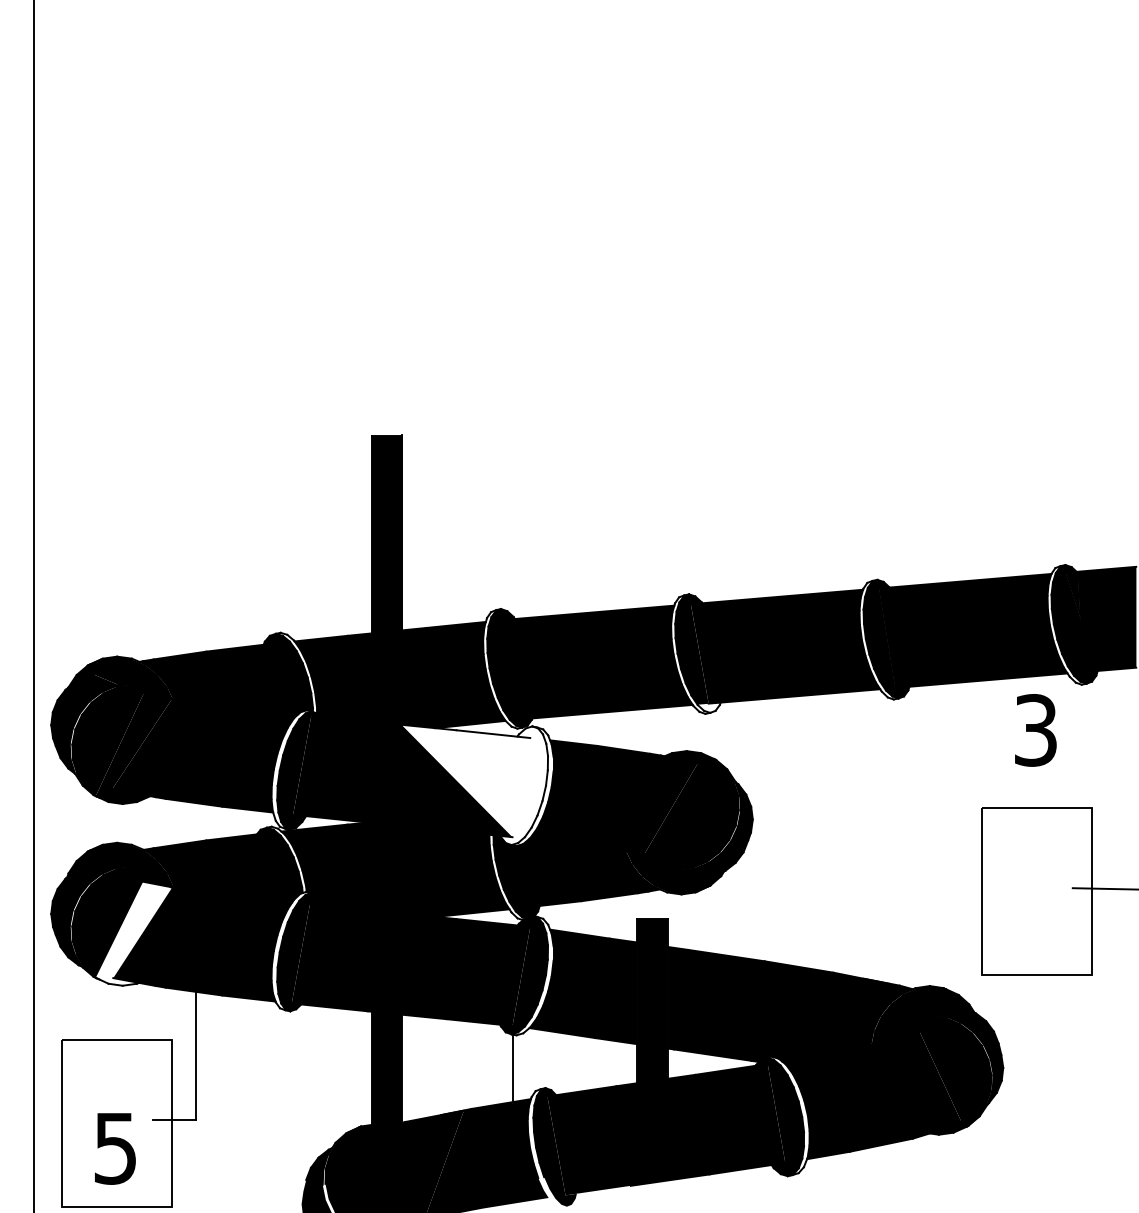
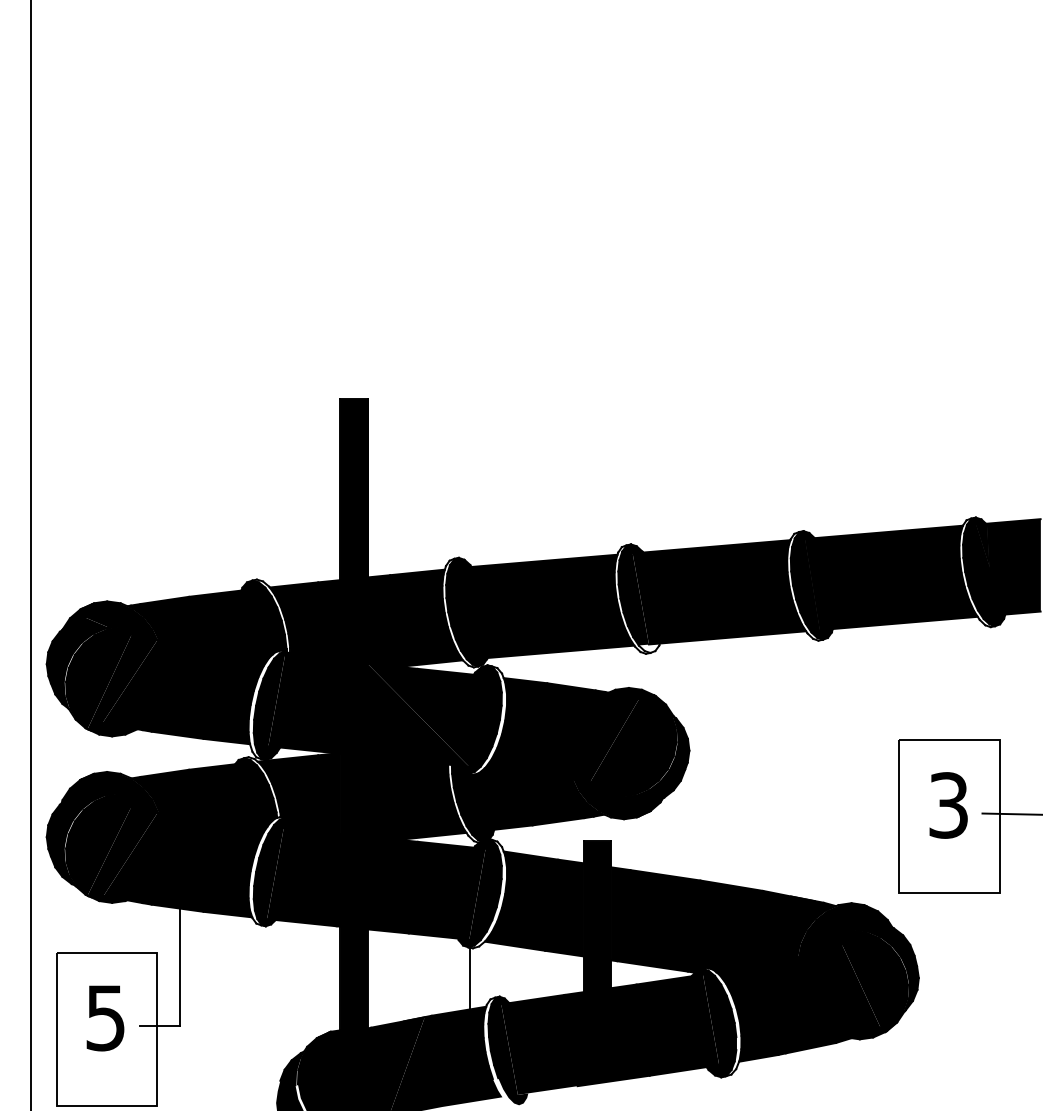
text: (1035, 730) -> (948, 805), moved
fill: (474, 784) -> (434, 718), added
fill: (135, 933) -> (123, 855), added
text: (115, 1148) -> (105, 1018), moved

